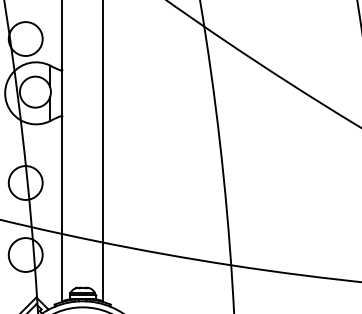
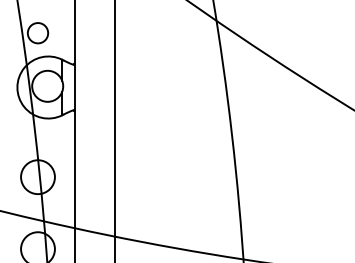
circle: (25, 38) -> (37, 32), size x0.6

